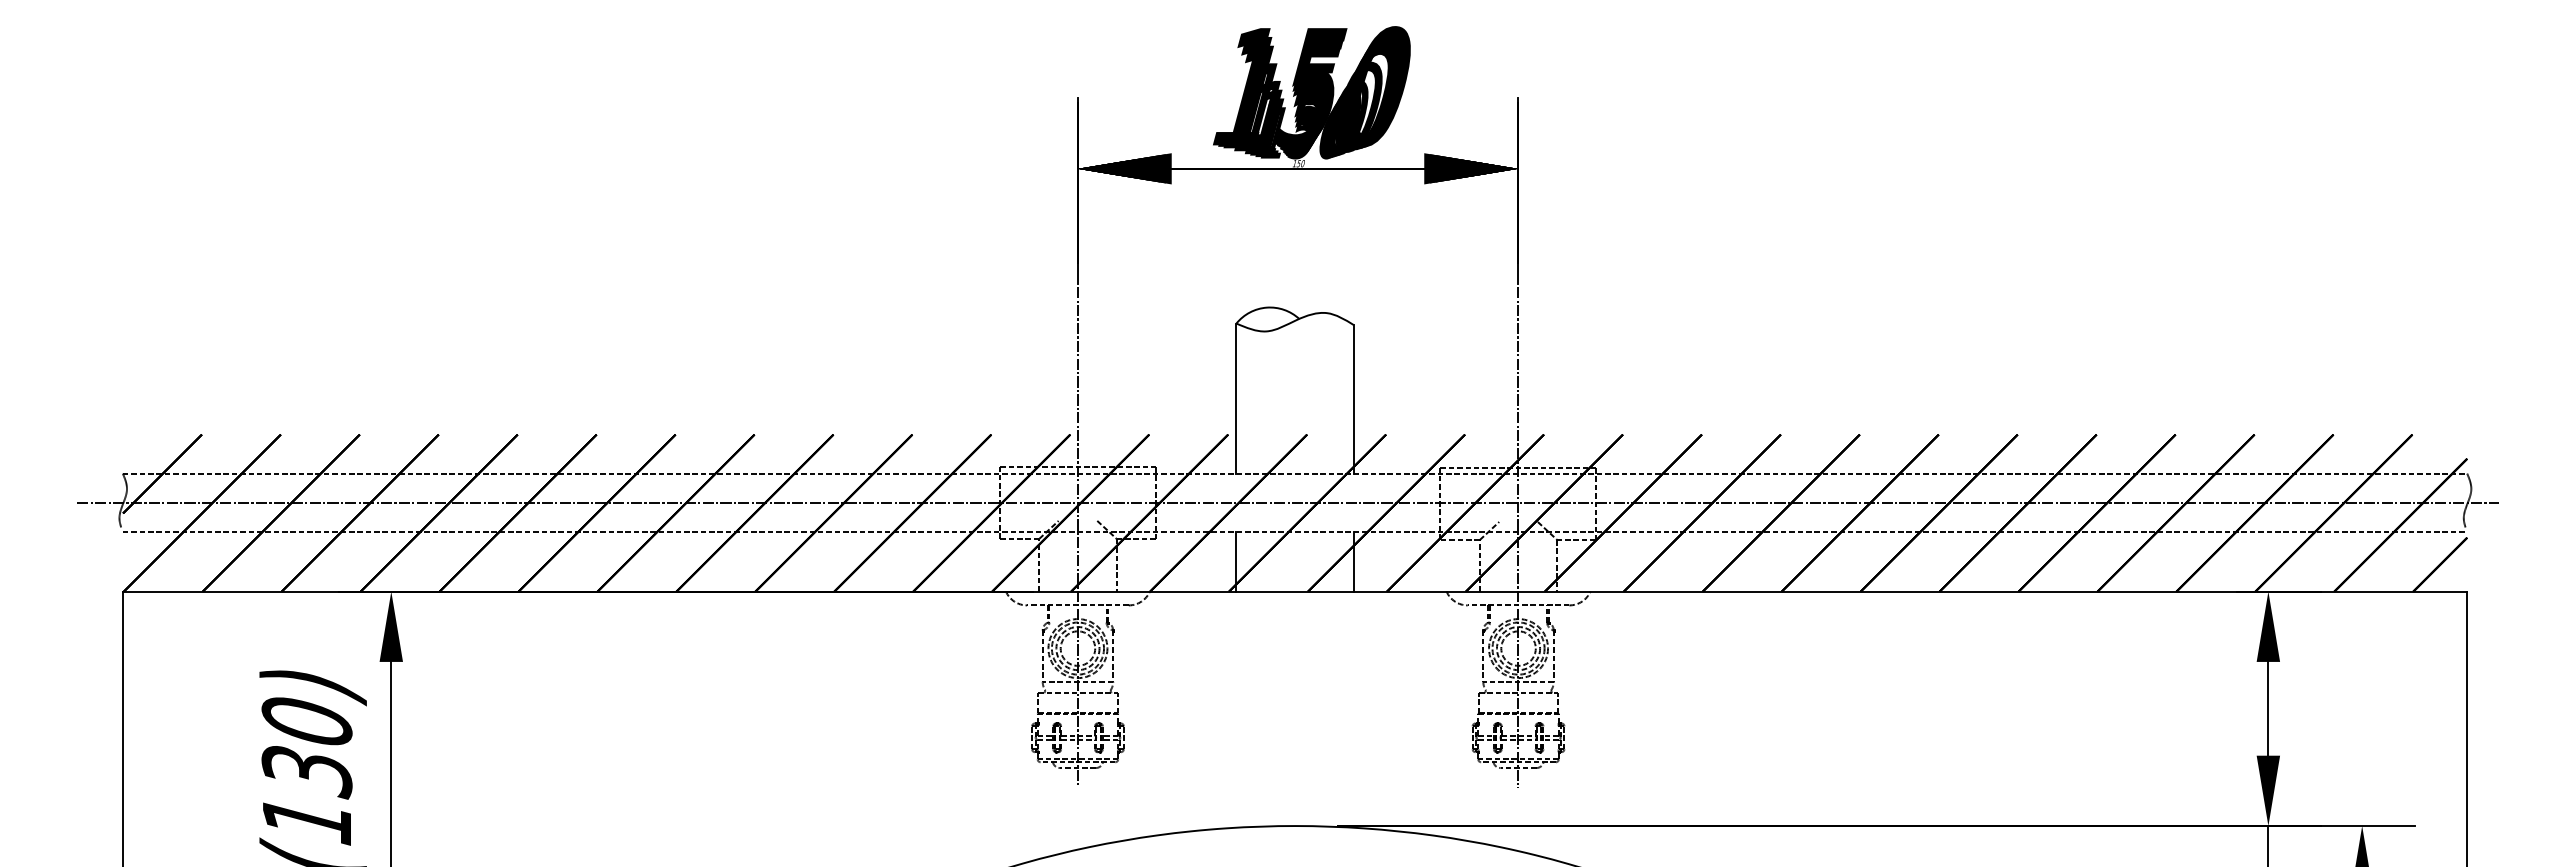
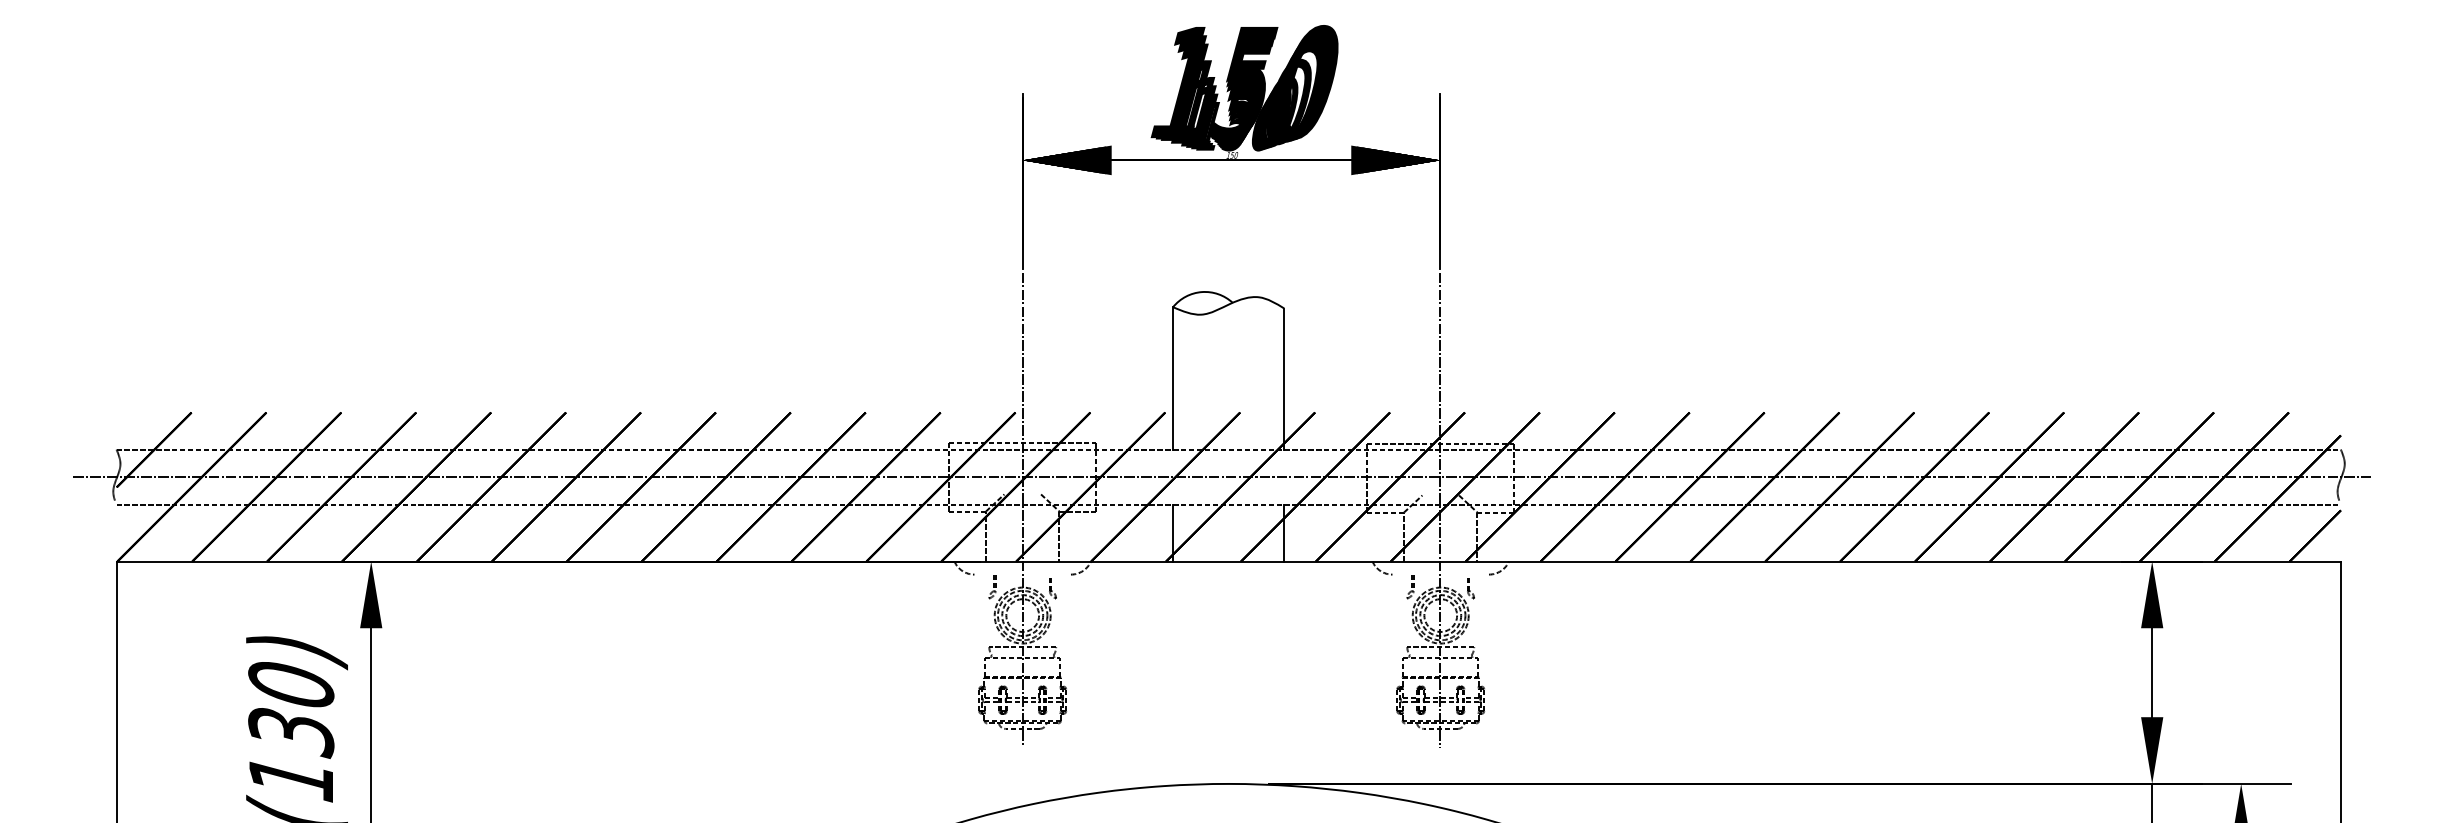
line: (1077, 605) -> (1022, 574), removed
line: (1518, 605) -> (1440, 574), removed
line: (1042, 655) -> (989, 622), removed
line: (1113, 655) -> (1056, 622), removed
line: (1483, 655) -> (1407, 622), removed
line: (1553, 655) -> (1473, 622), removed

